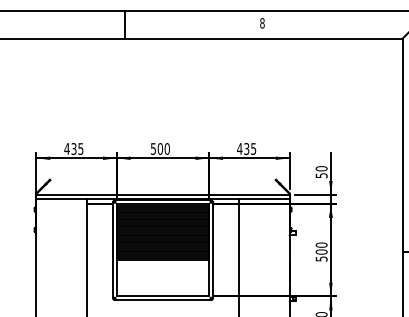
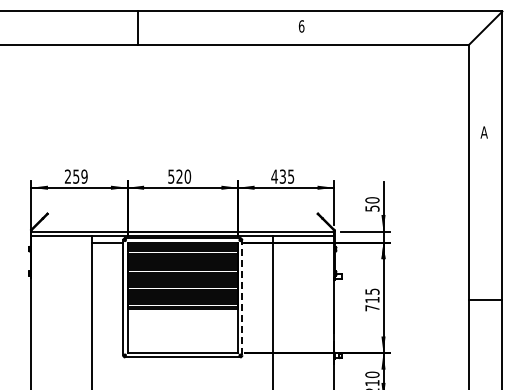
text: (262, 23) -> (301, 26), 8 -> 6
text: (73, 148) -> (75, 176), 435 -> 259
text: (160, 148) -> (179, 176), 500 -> 520
line: (212, 250) -> (242, 297), solid -> dashed
text: (321, 251) -> (372, 299), 500 -> 715

